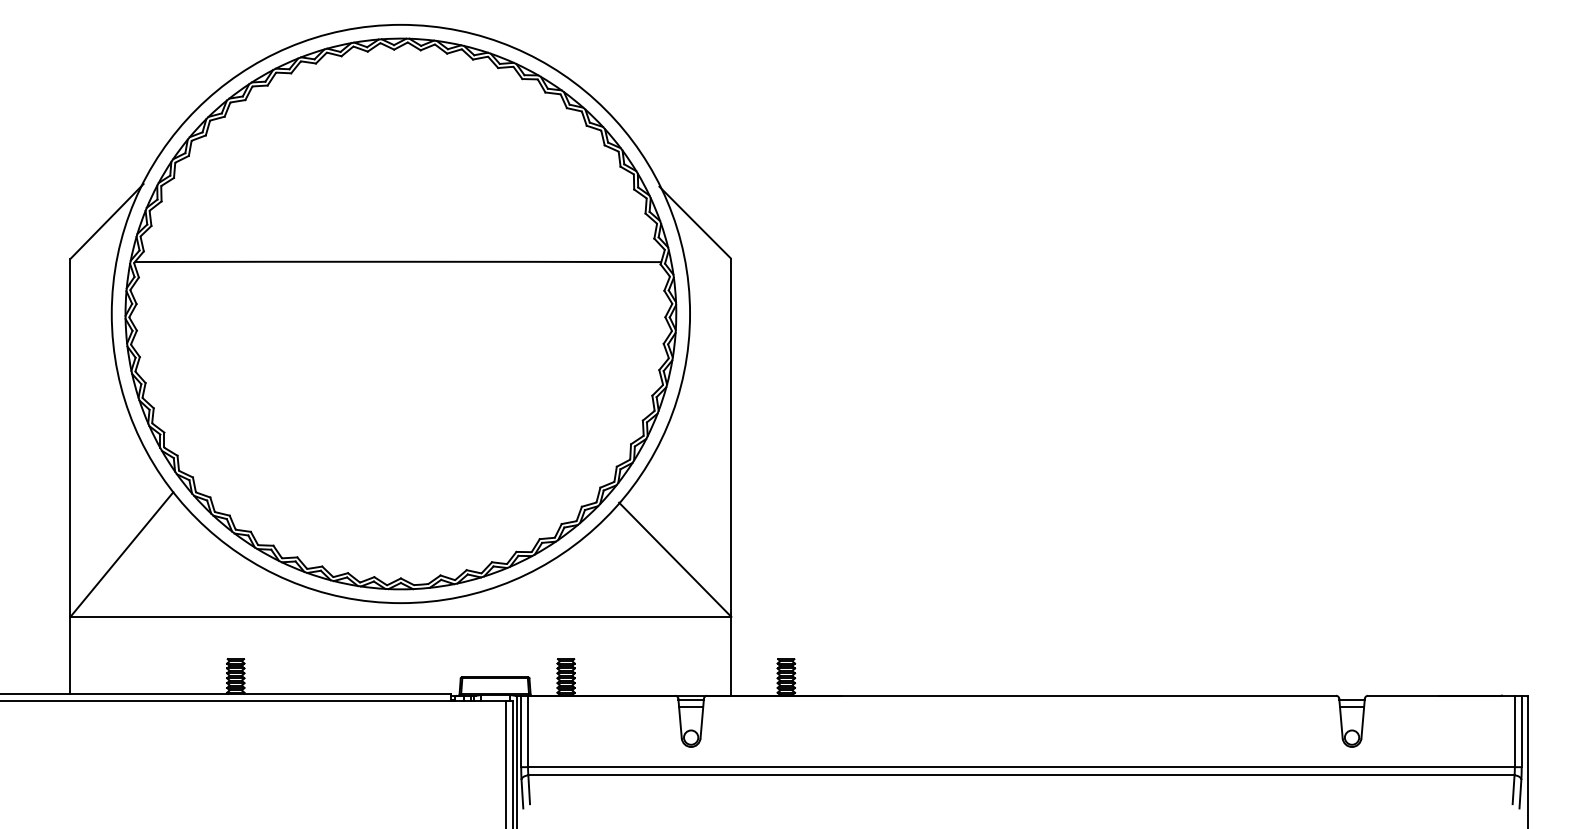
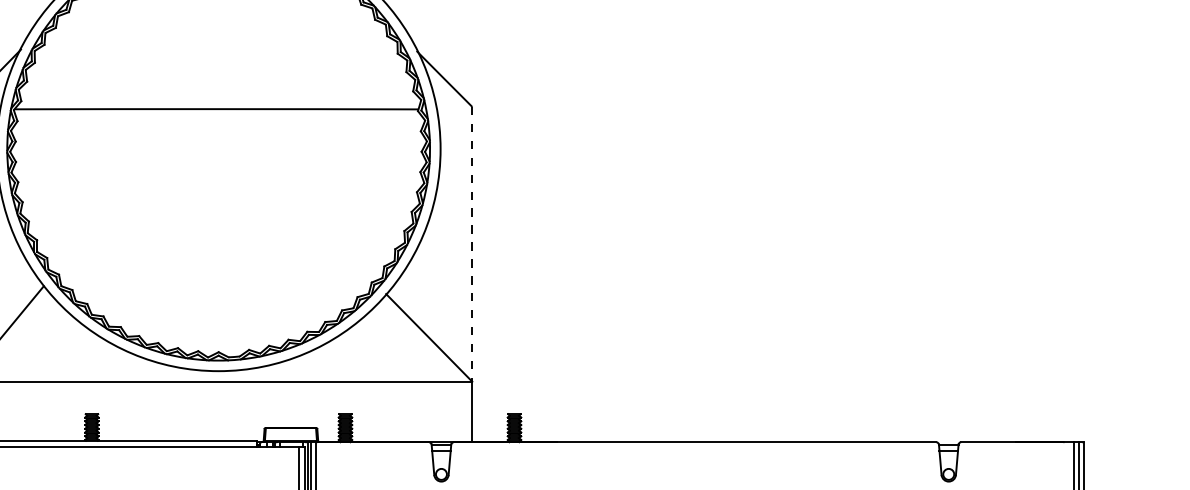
line: (731, 437) -> (472, 244), solid -> dashed

